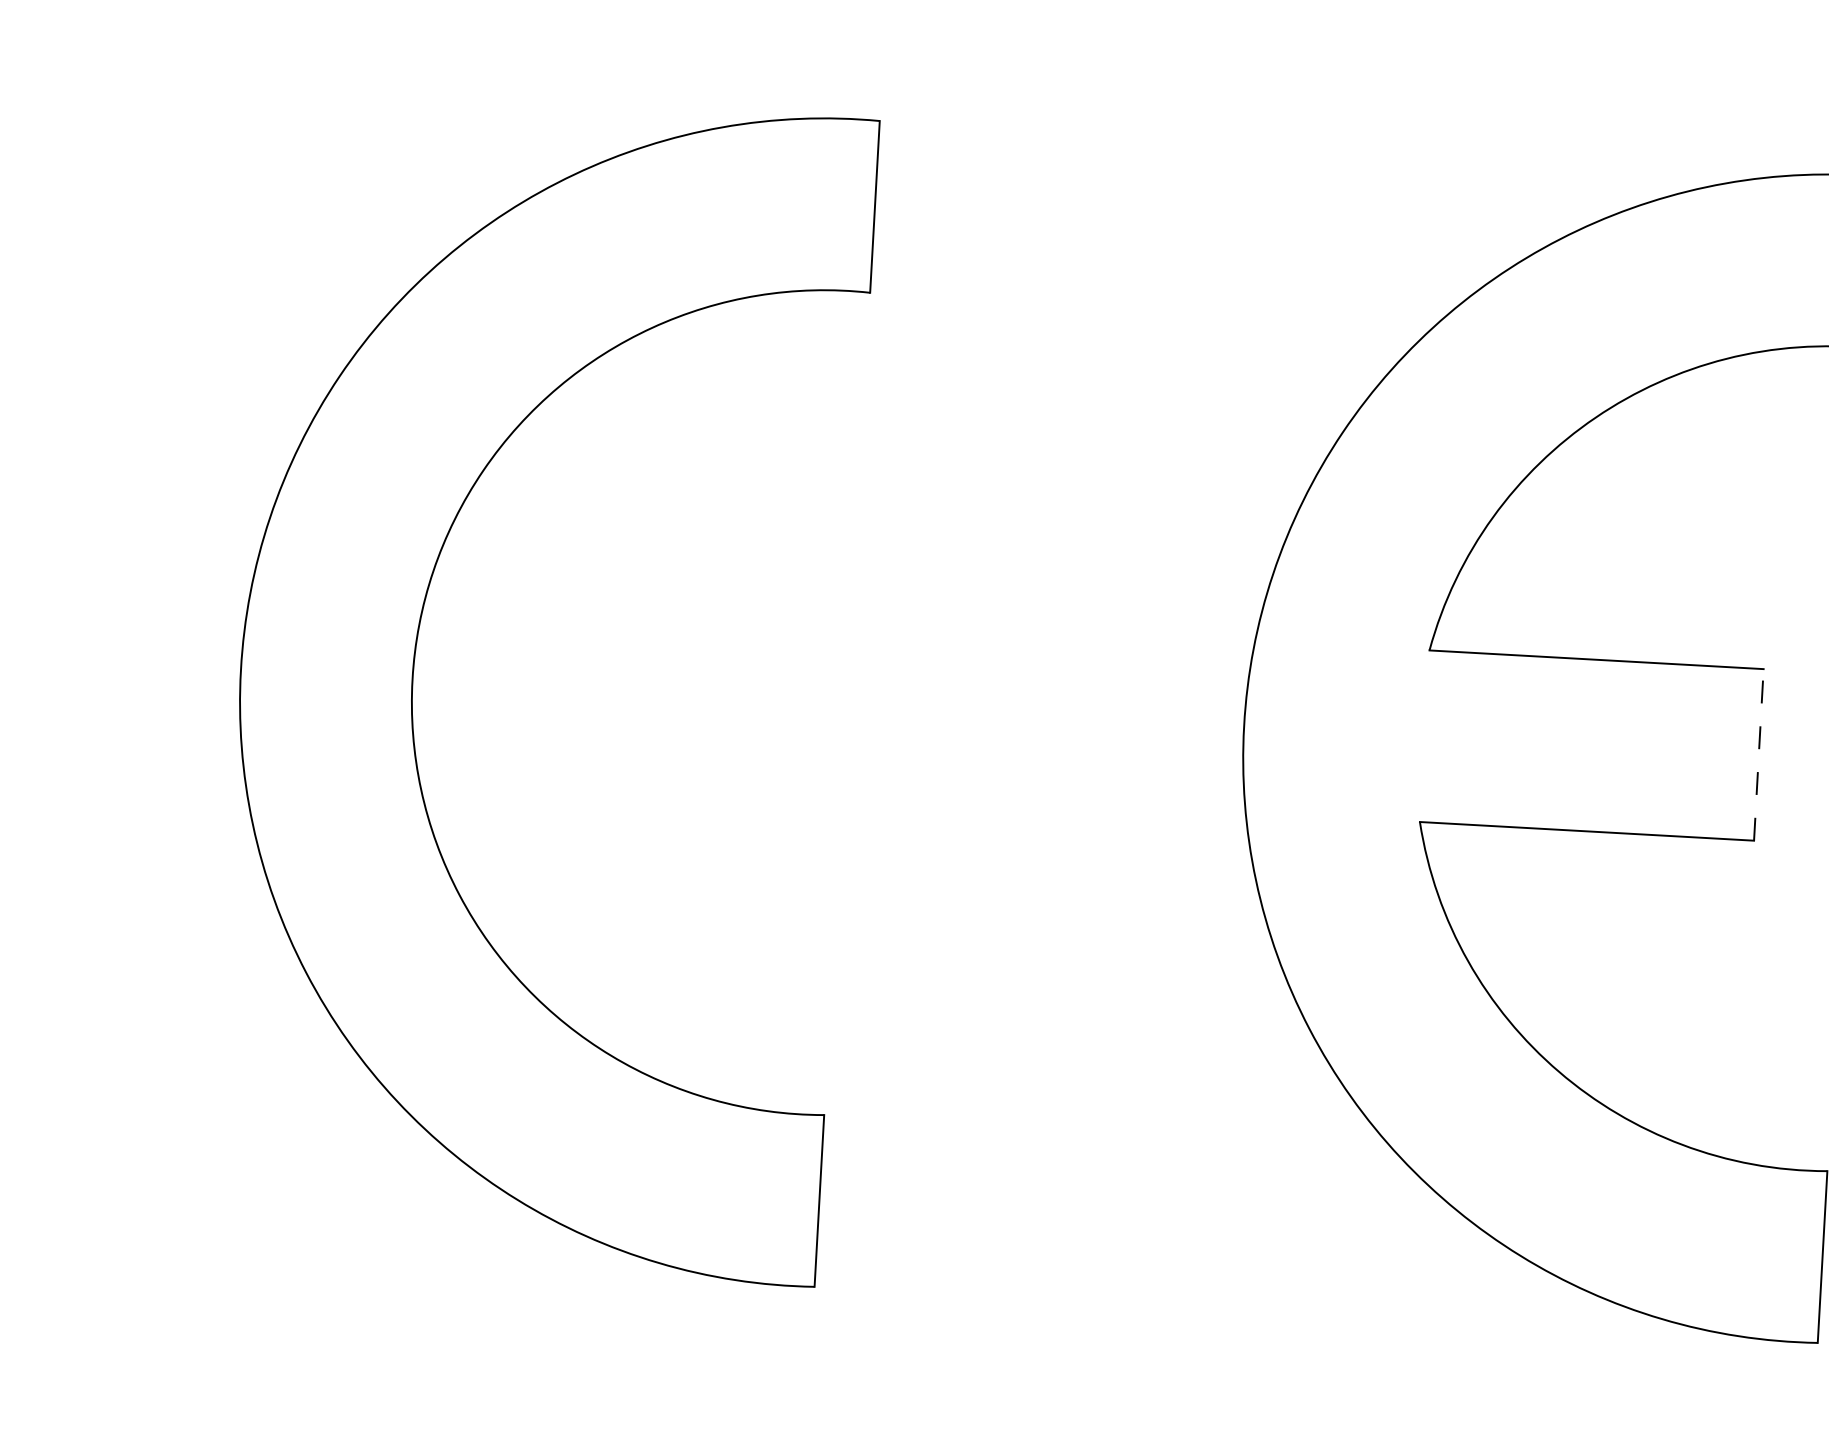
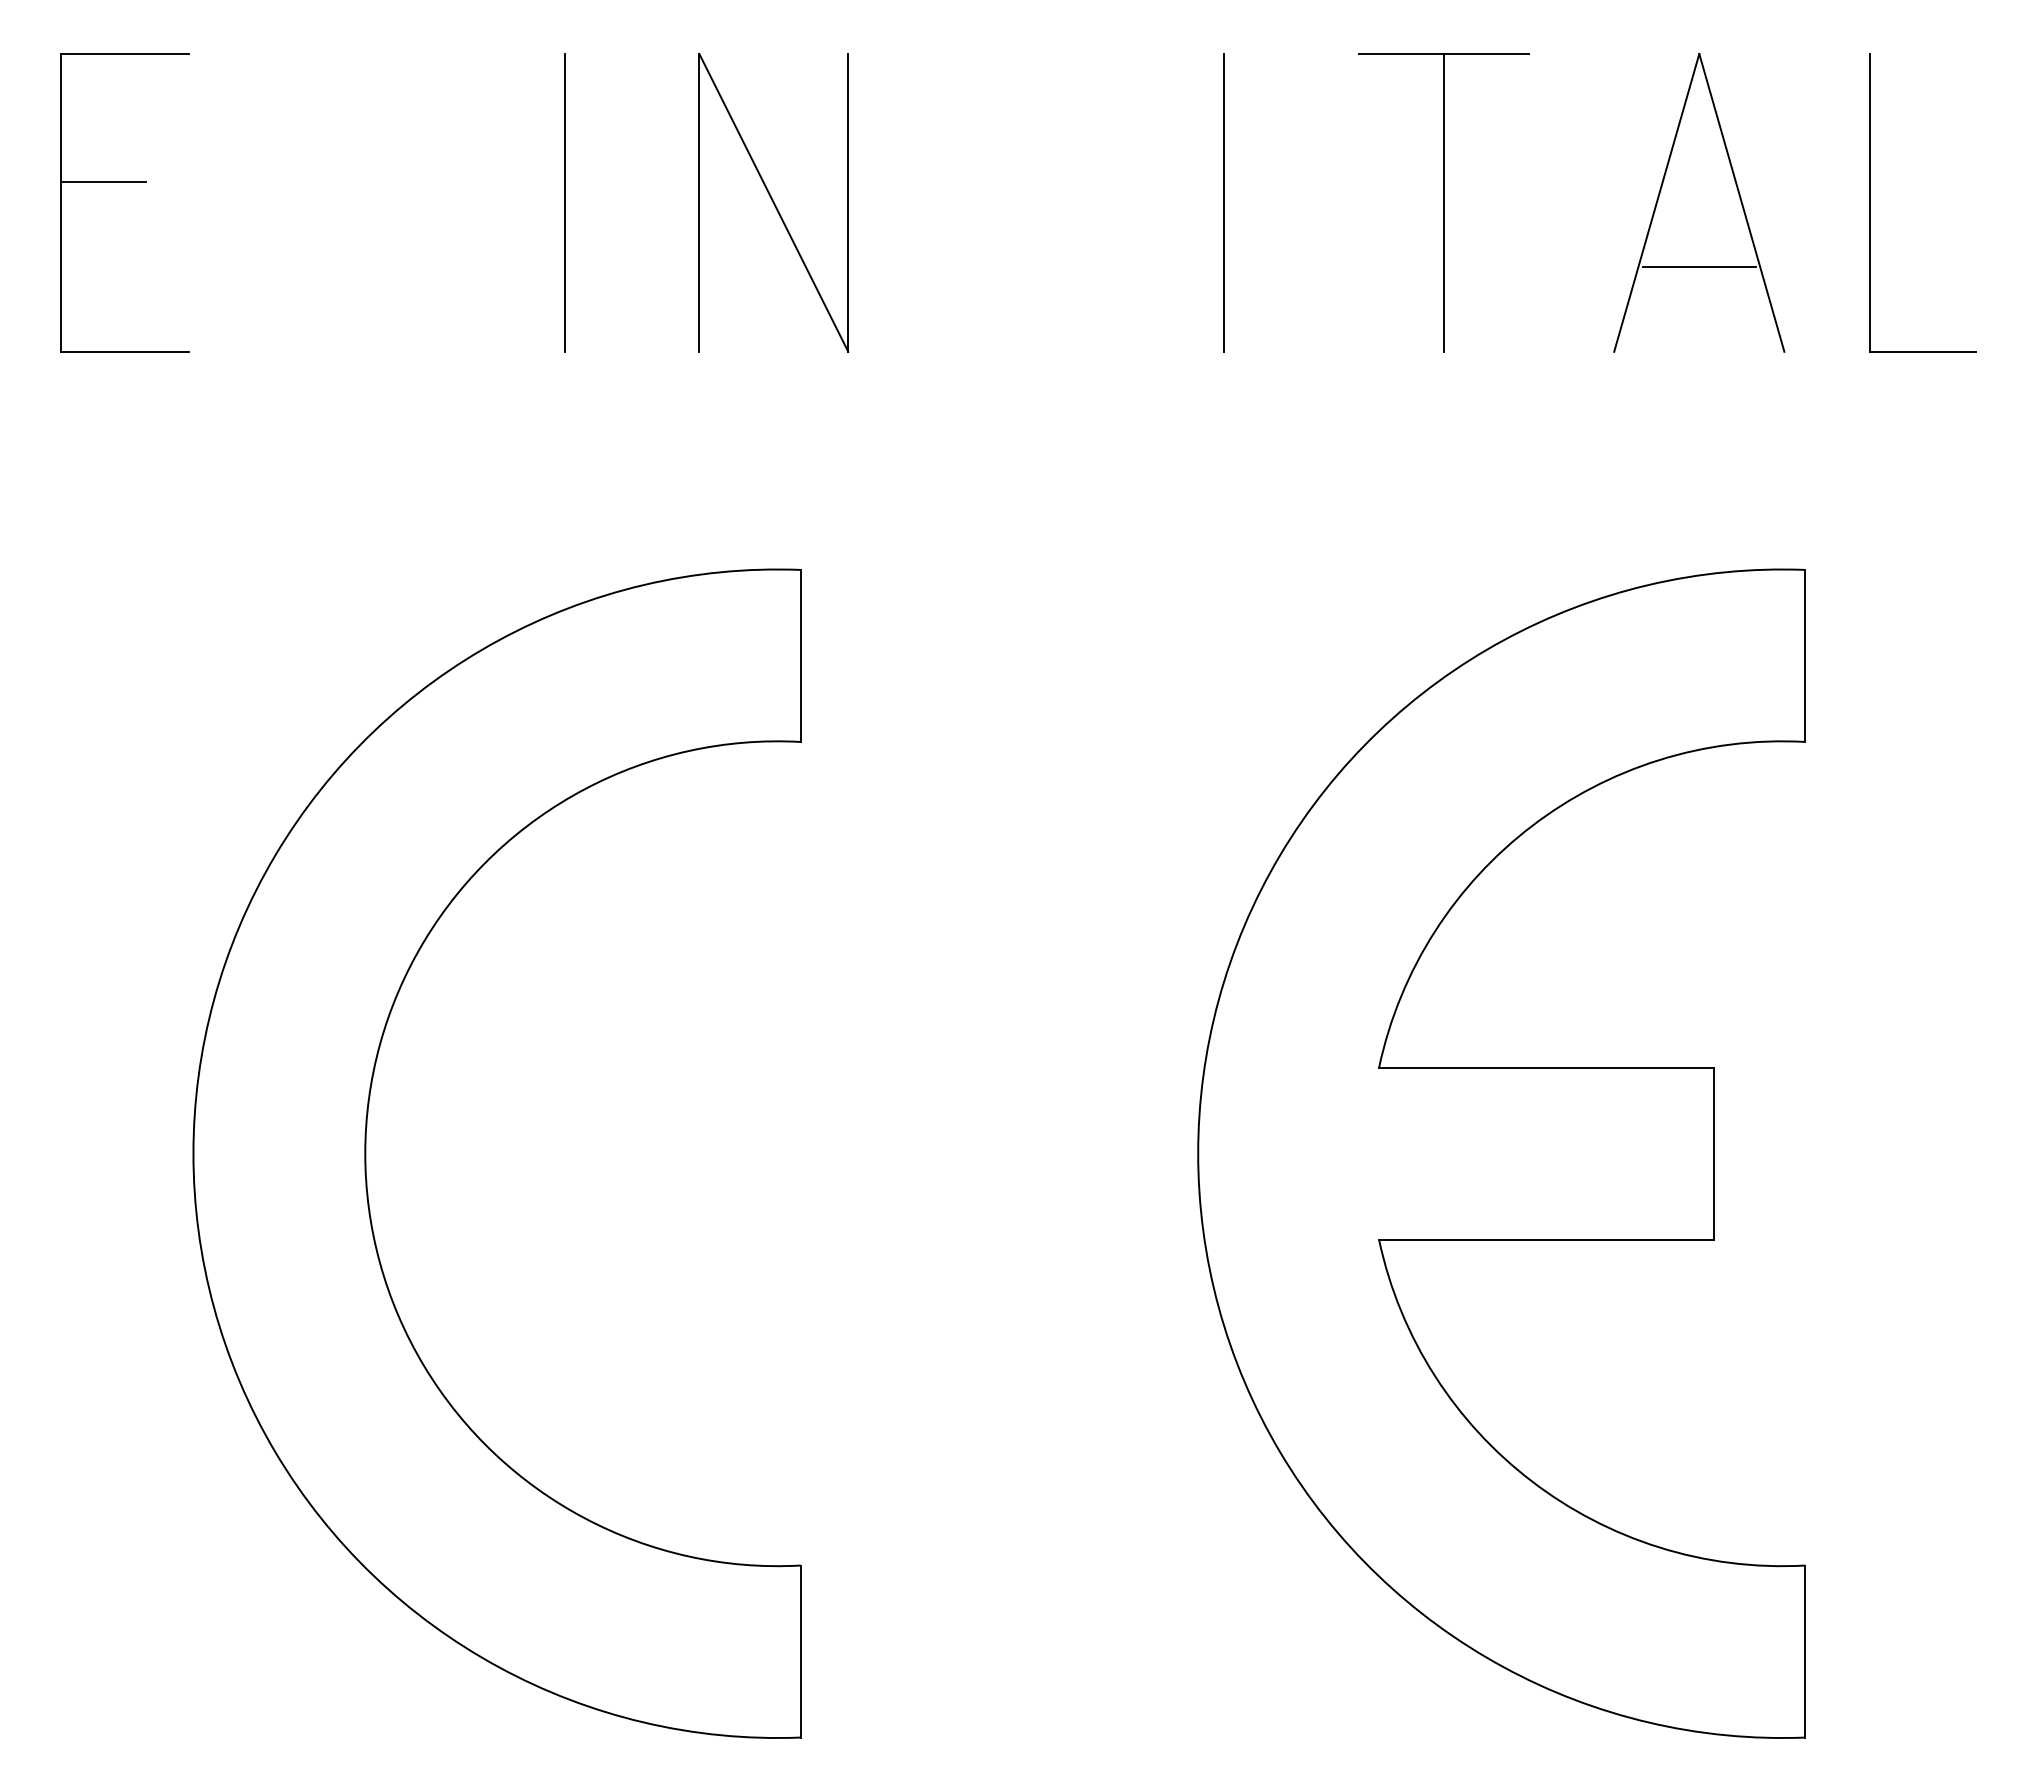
line: (1758, 754) -> (1713, 1153), dashed -> solid

